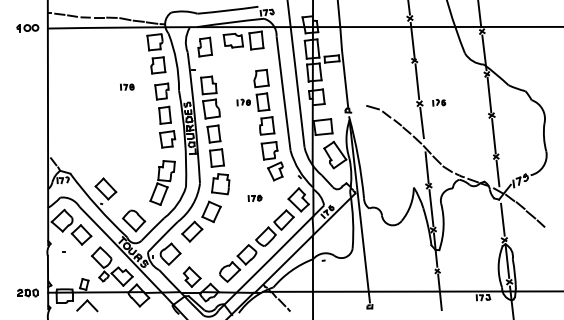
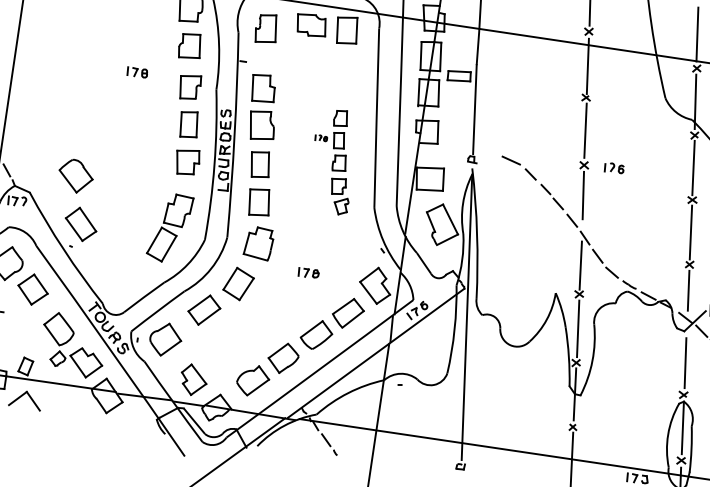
part: (259, 124) -> (332, 160), size x0.6
part: (134, 220) -> (76, 175), moved

